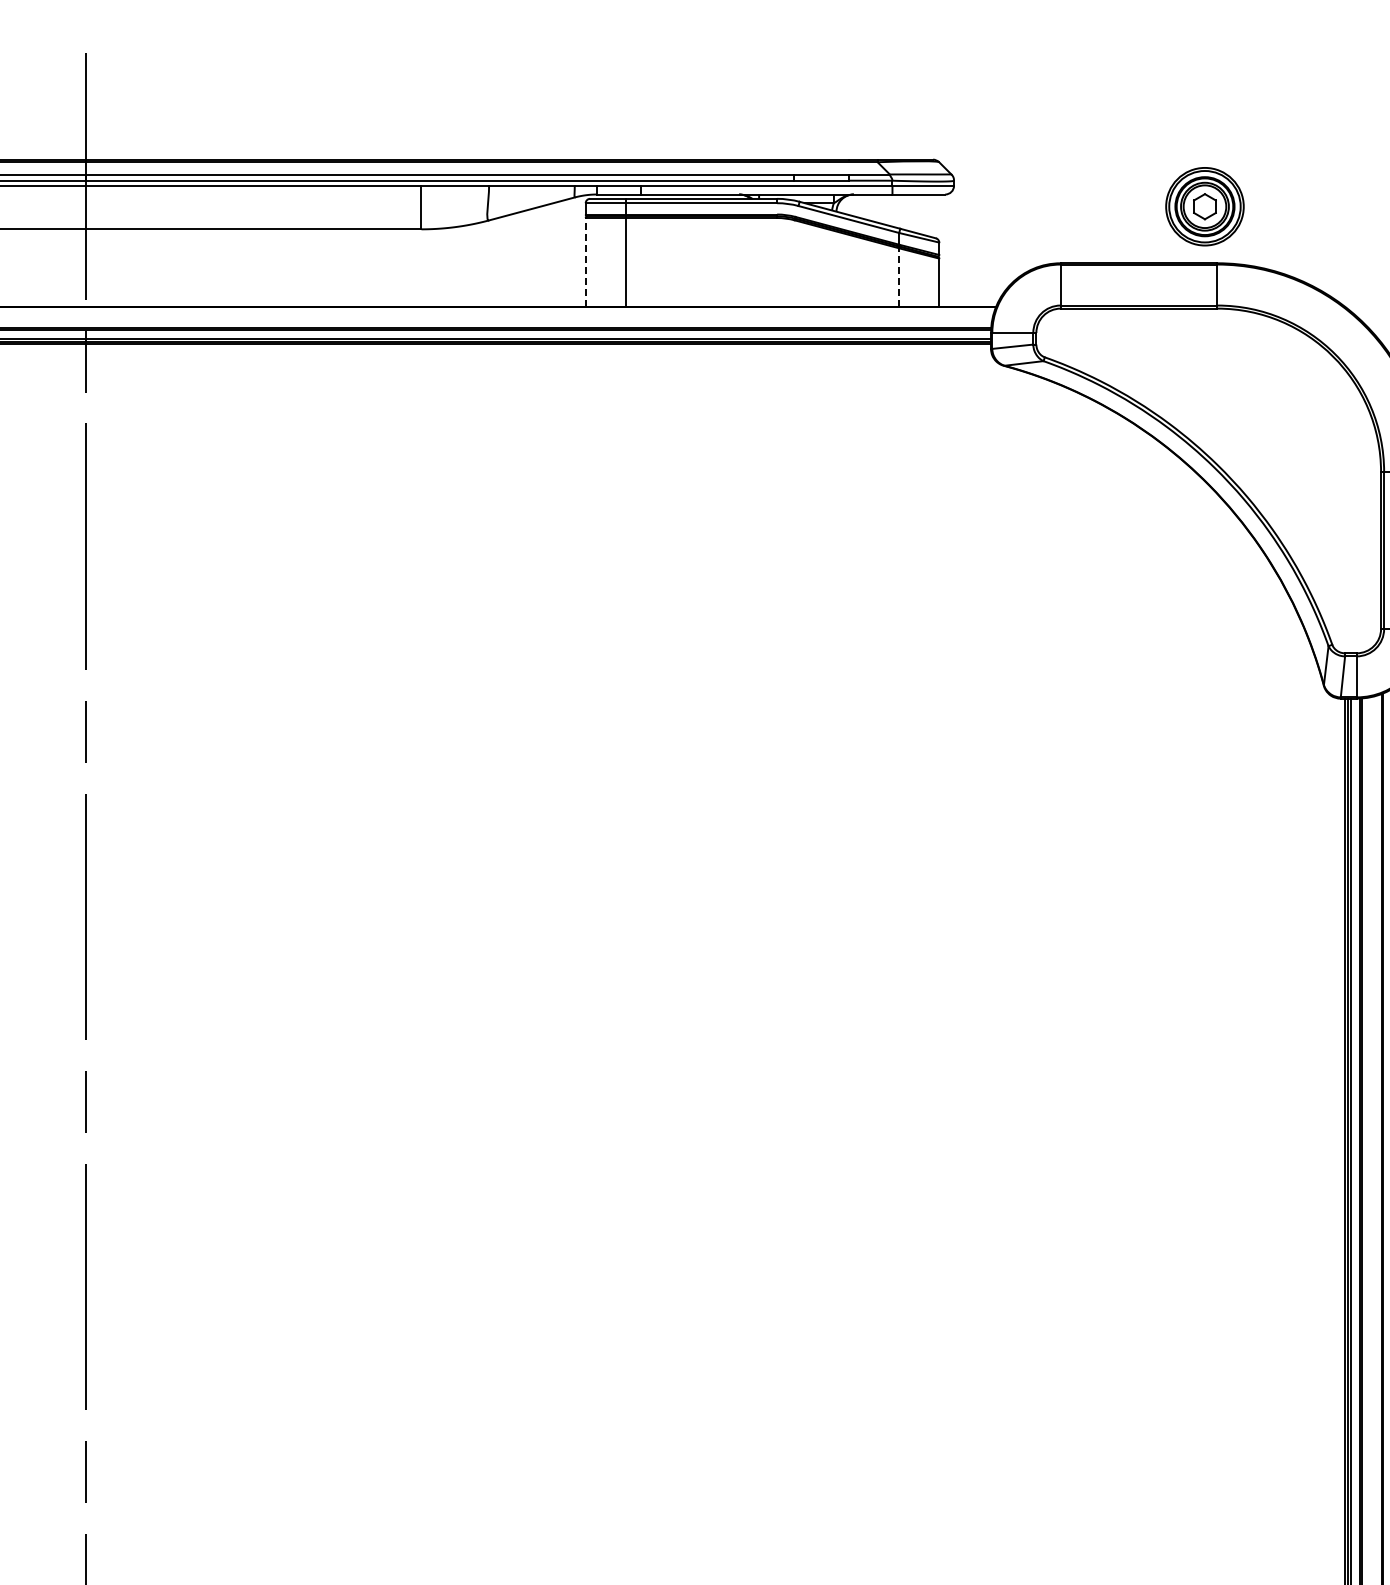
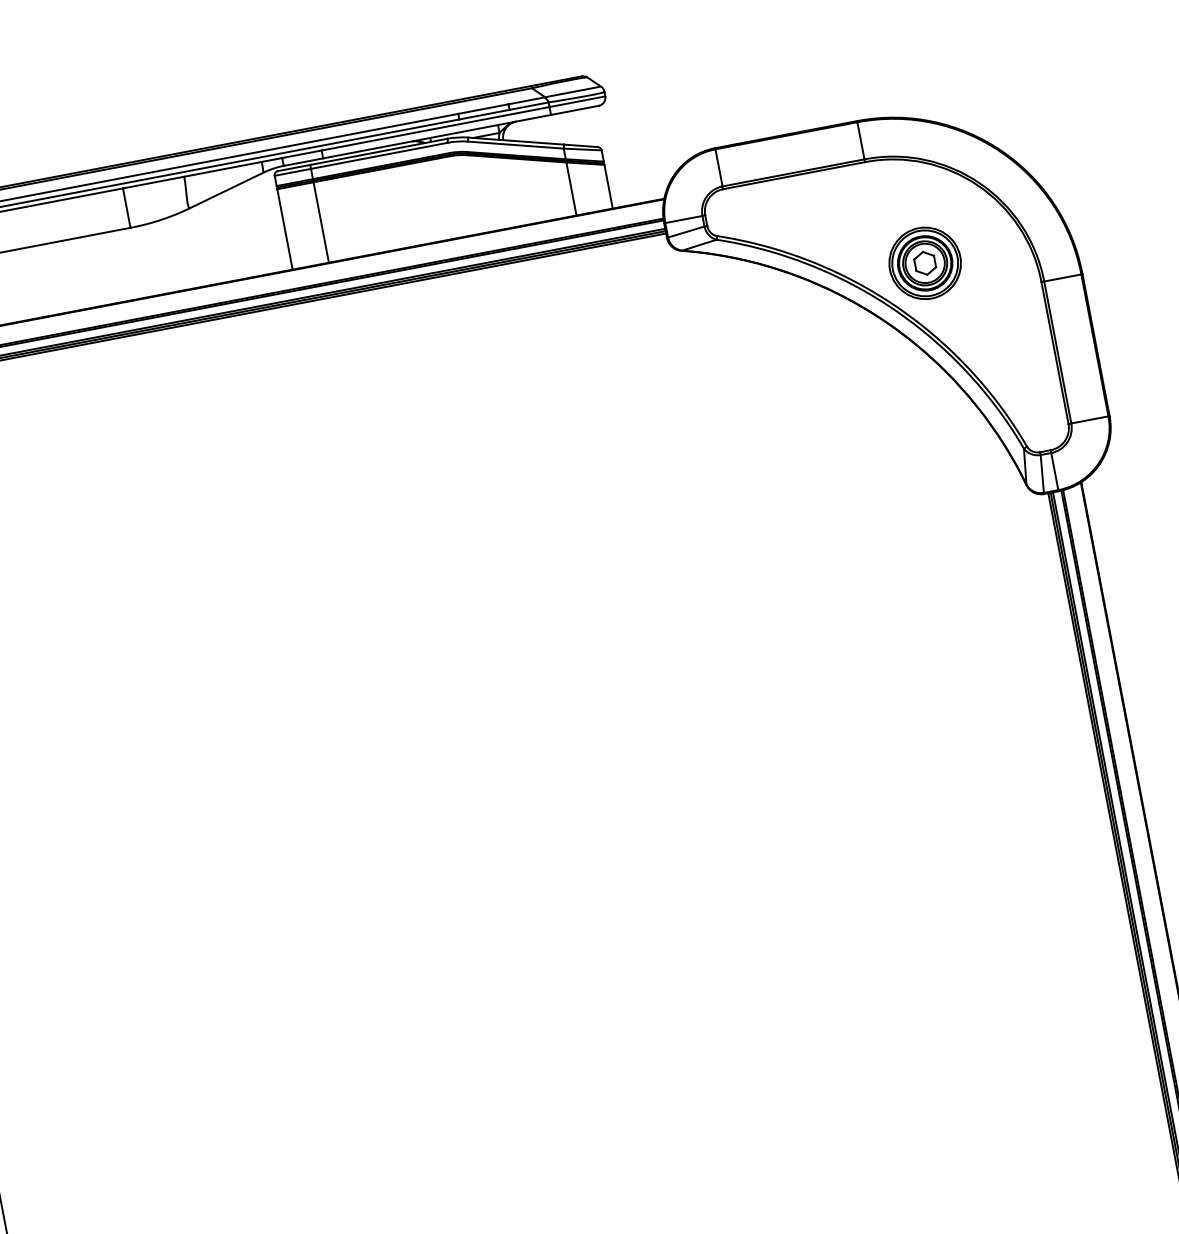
part: (1204, 206) -> (924, 263), moved
line: (585, 261) -> (284, 228), dashed -> solid
line: (899, 277) -> (571, 188), dashed -> solid

